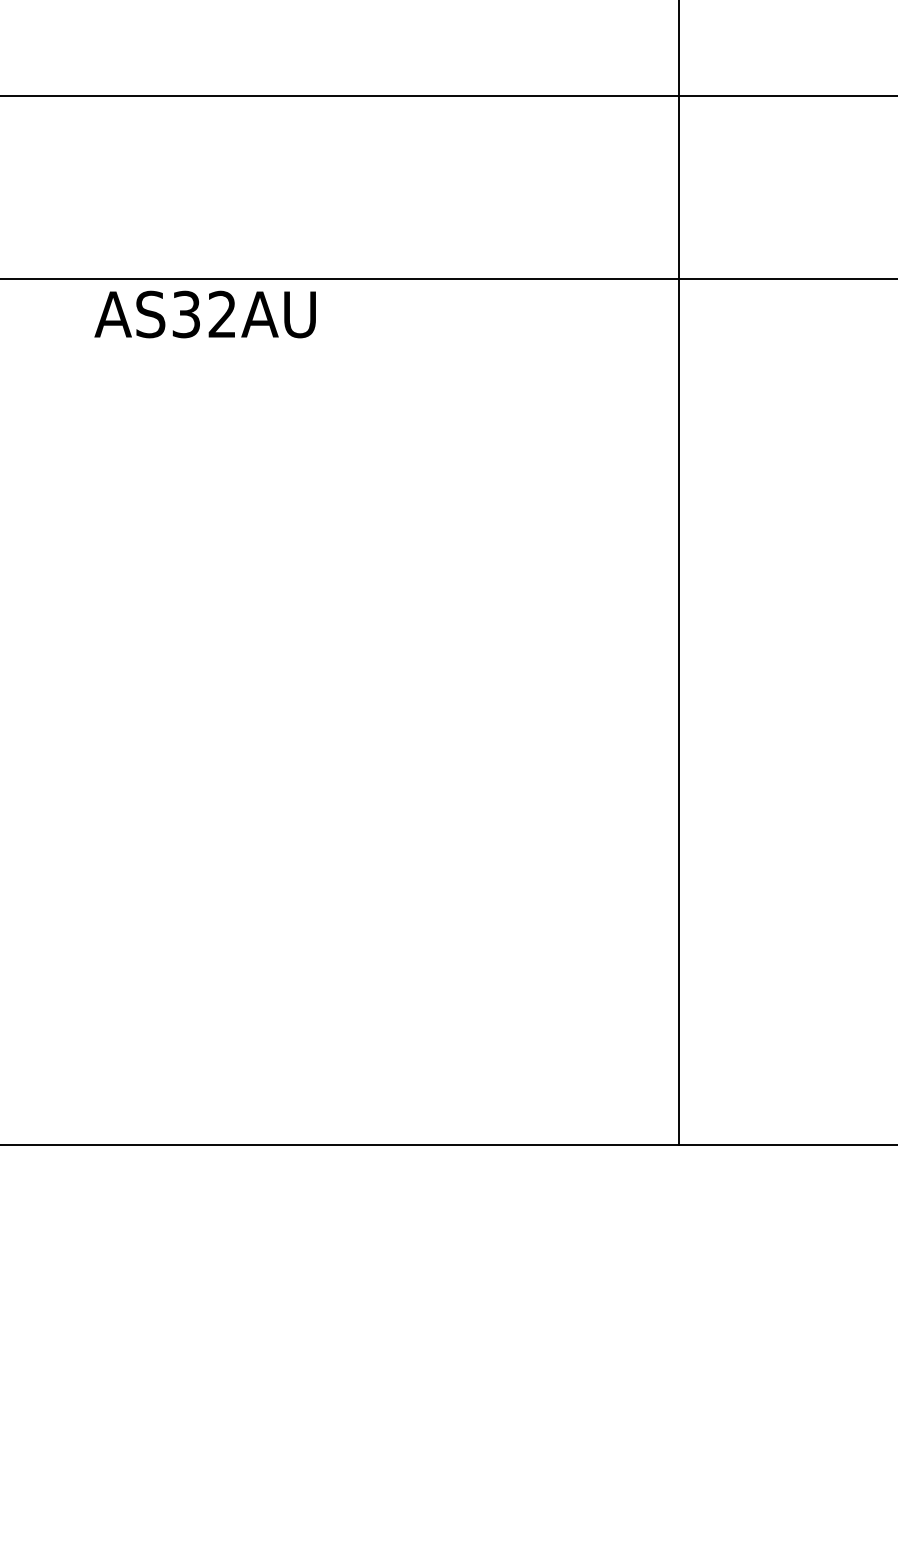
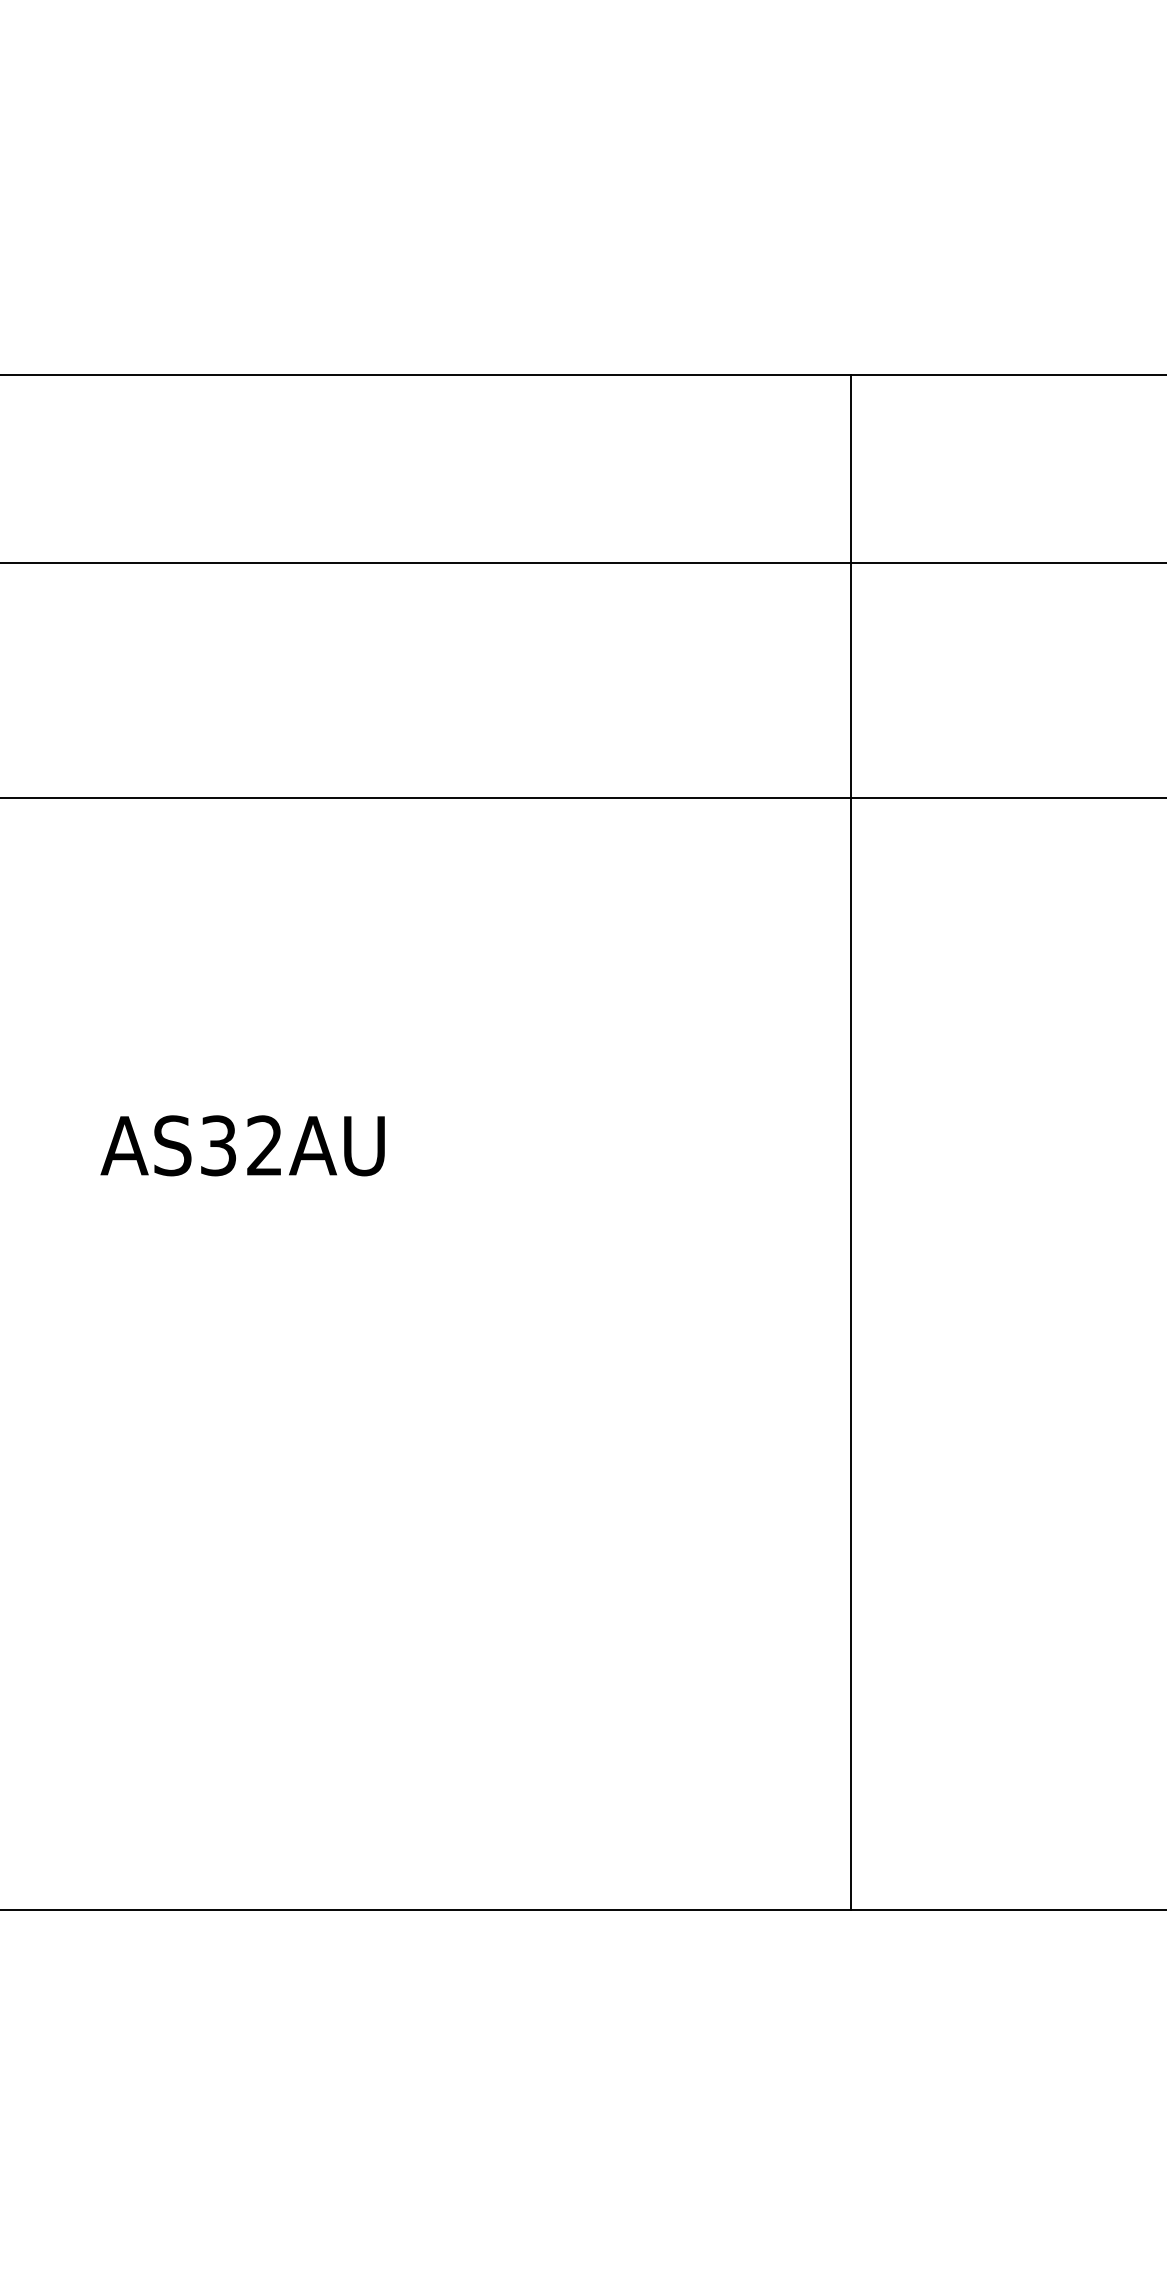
text: (205, 314) -> (242, 1145), moved

